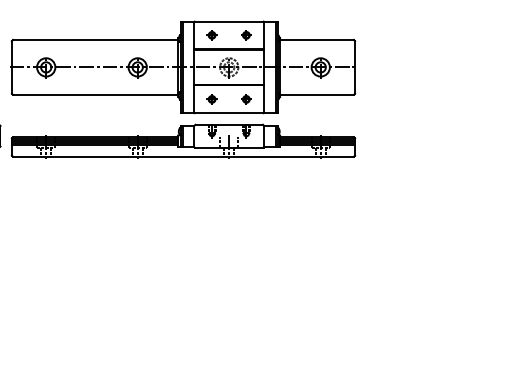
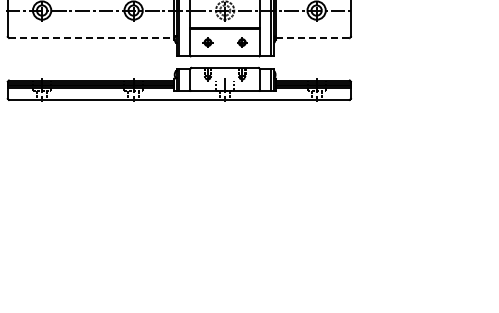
line: (95, 94) -> (91, 37), solid -> dashed
line: (317, 94) -> (313, 37), solid -> dashed

